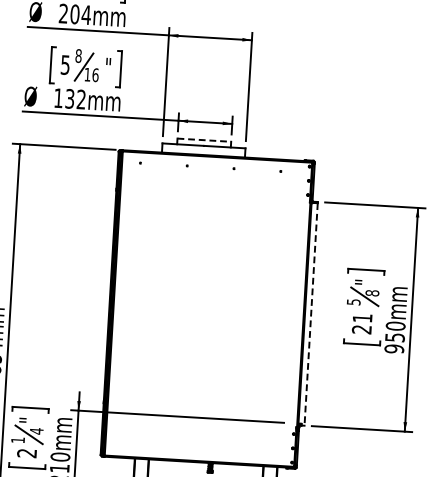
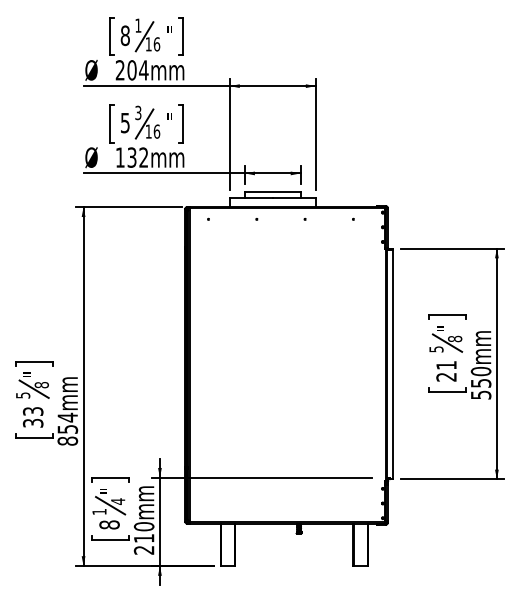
text: (78, 55) -> (138, 112), 8 -> 3
line: (204, 139) -> (272, 191), dashed -> solid
line: (311, 314) -> (393, 364), dashed -> solid
text: (393, 348) -> (480, 394), 950mm -> 550mm
text: (27, 452) -> (109, 524), 2 -> 8

